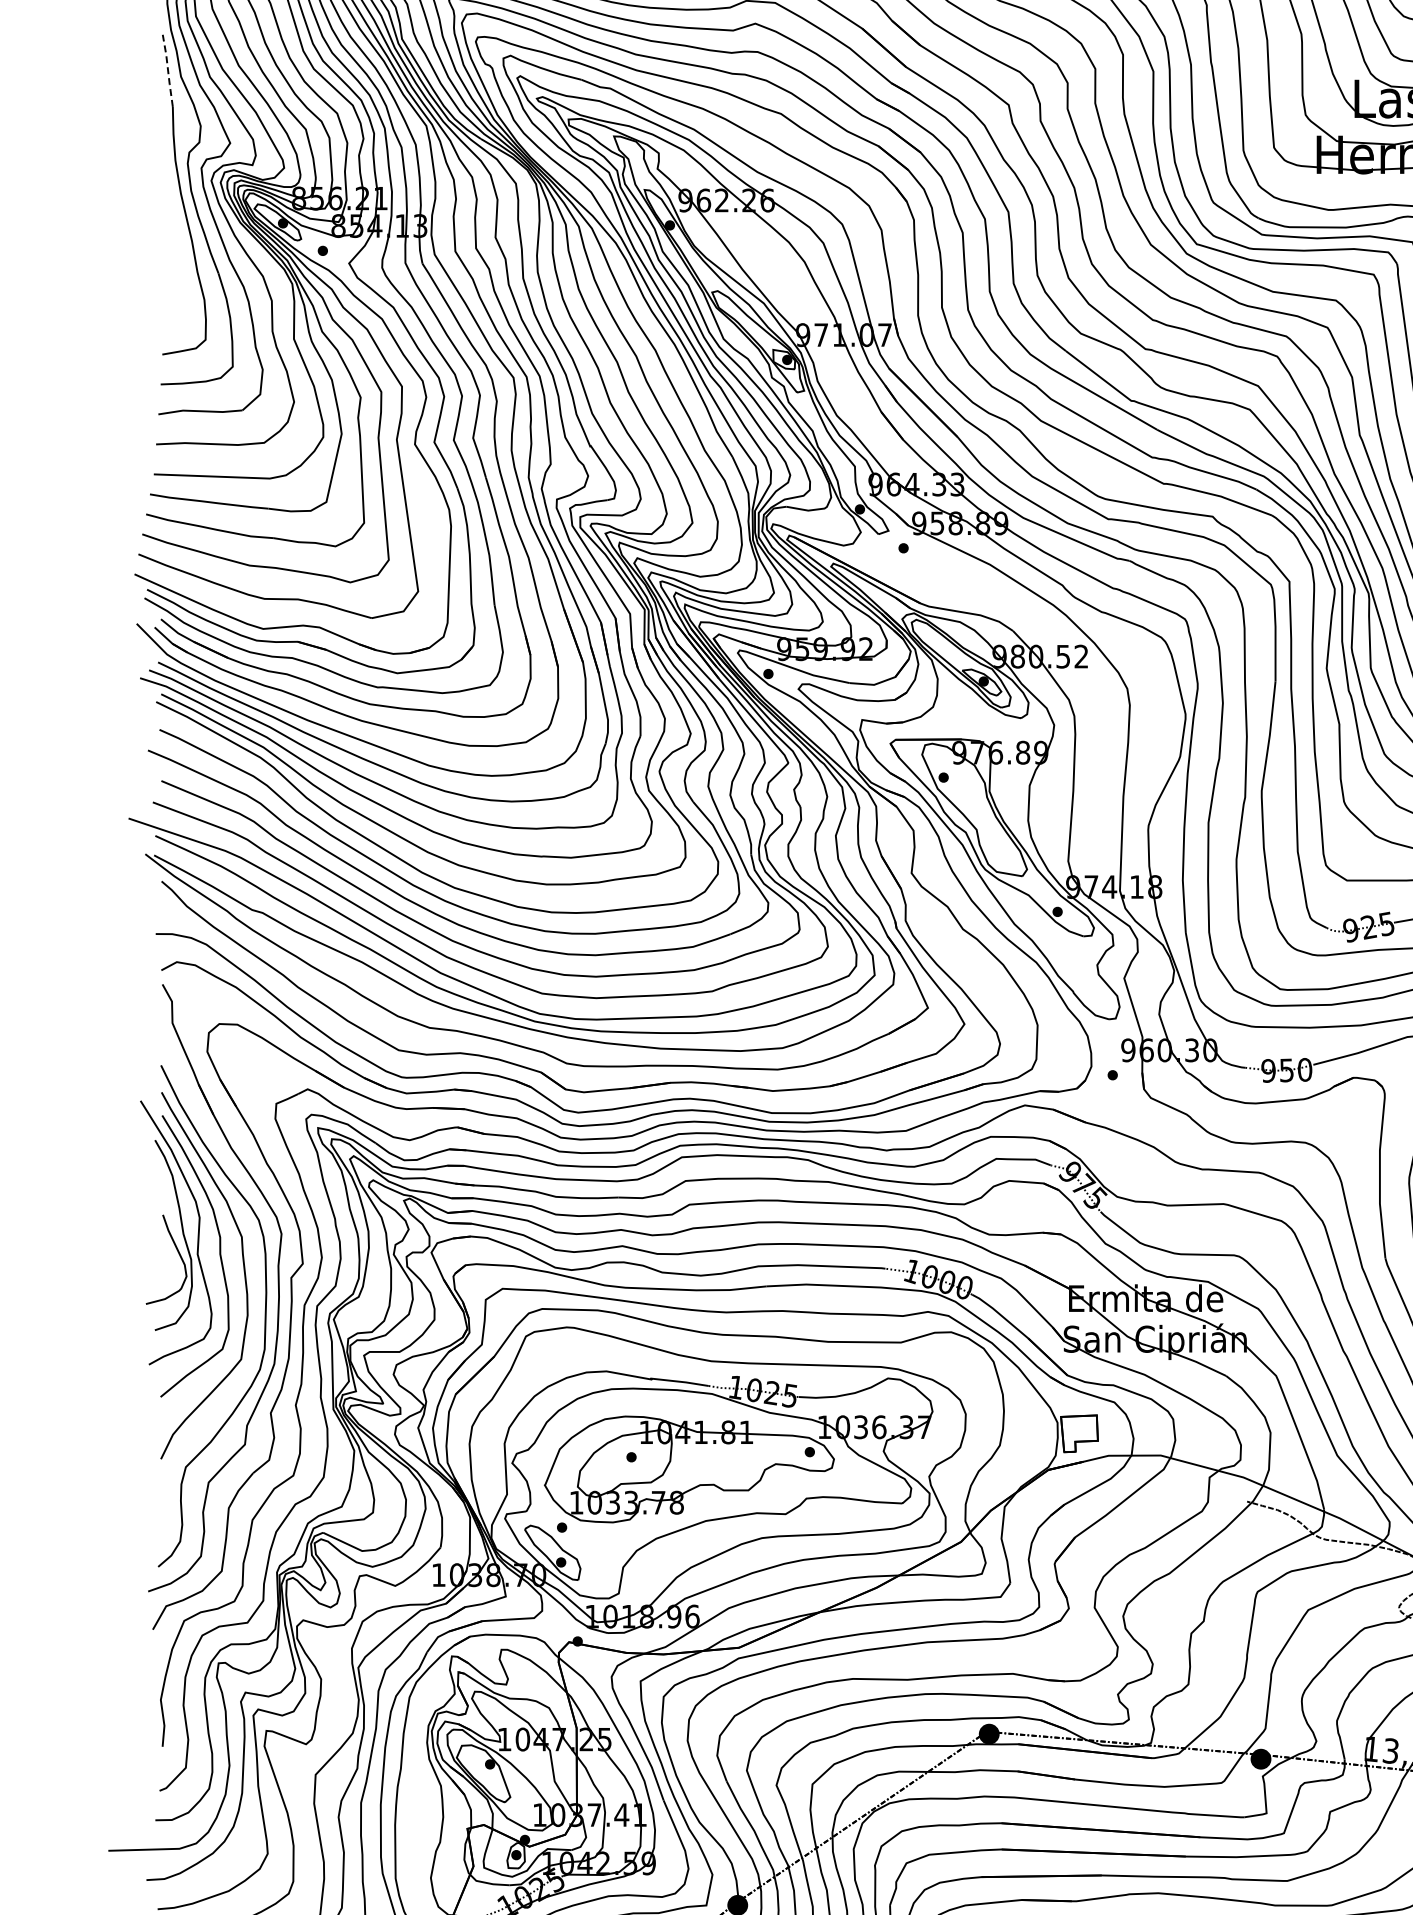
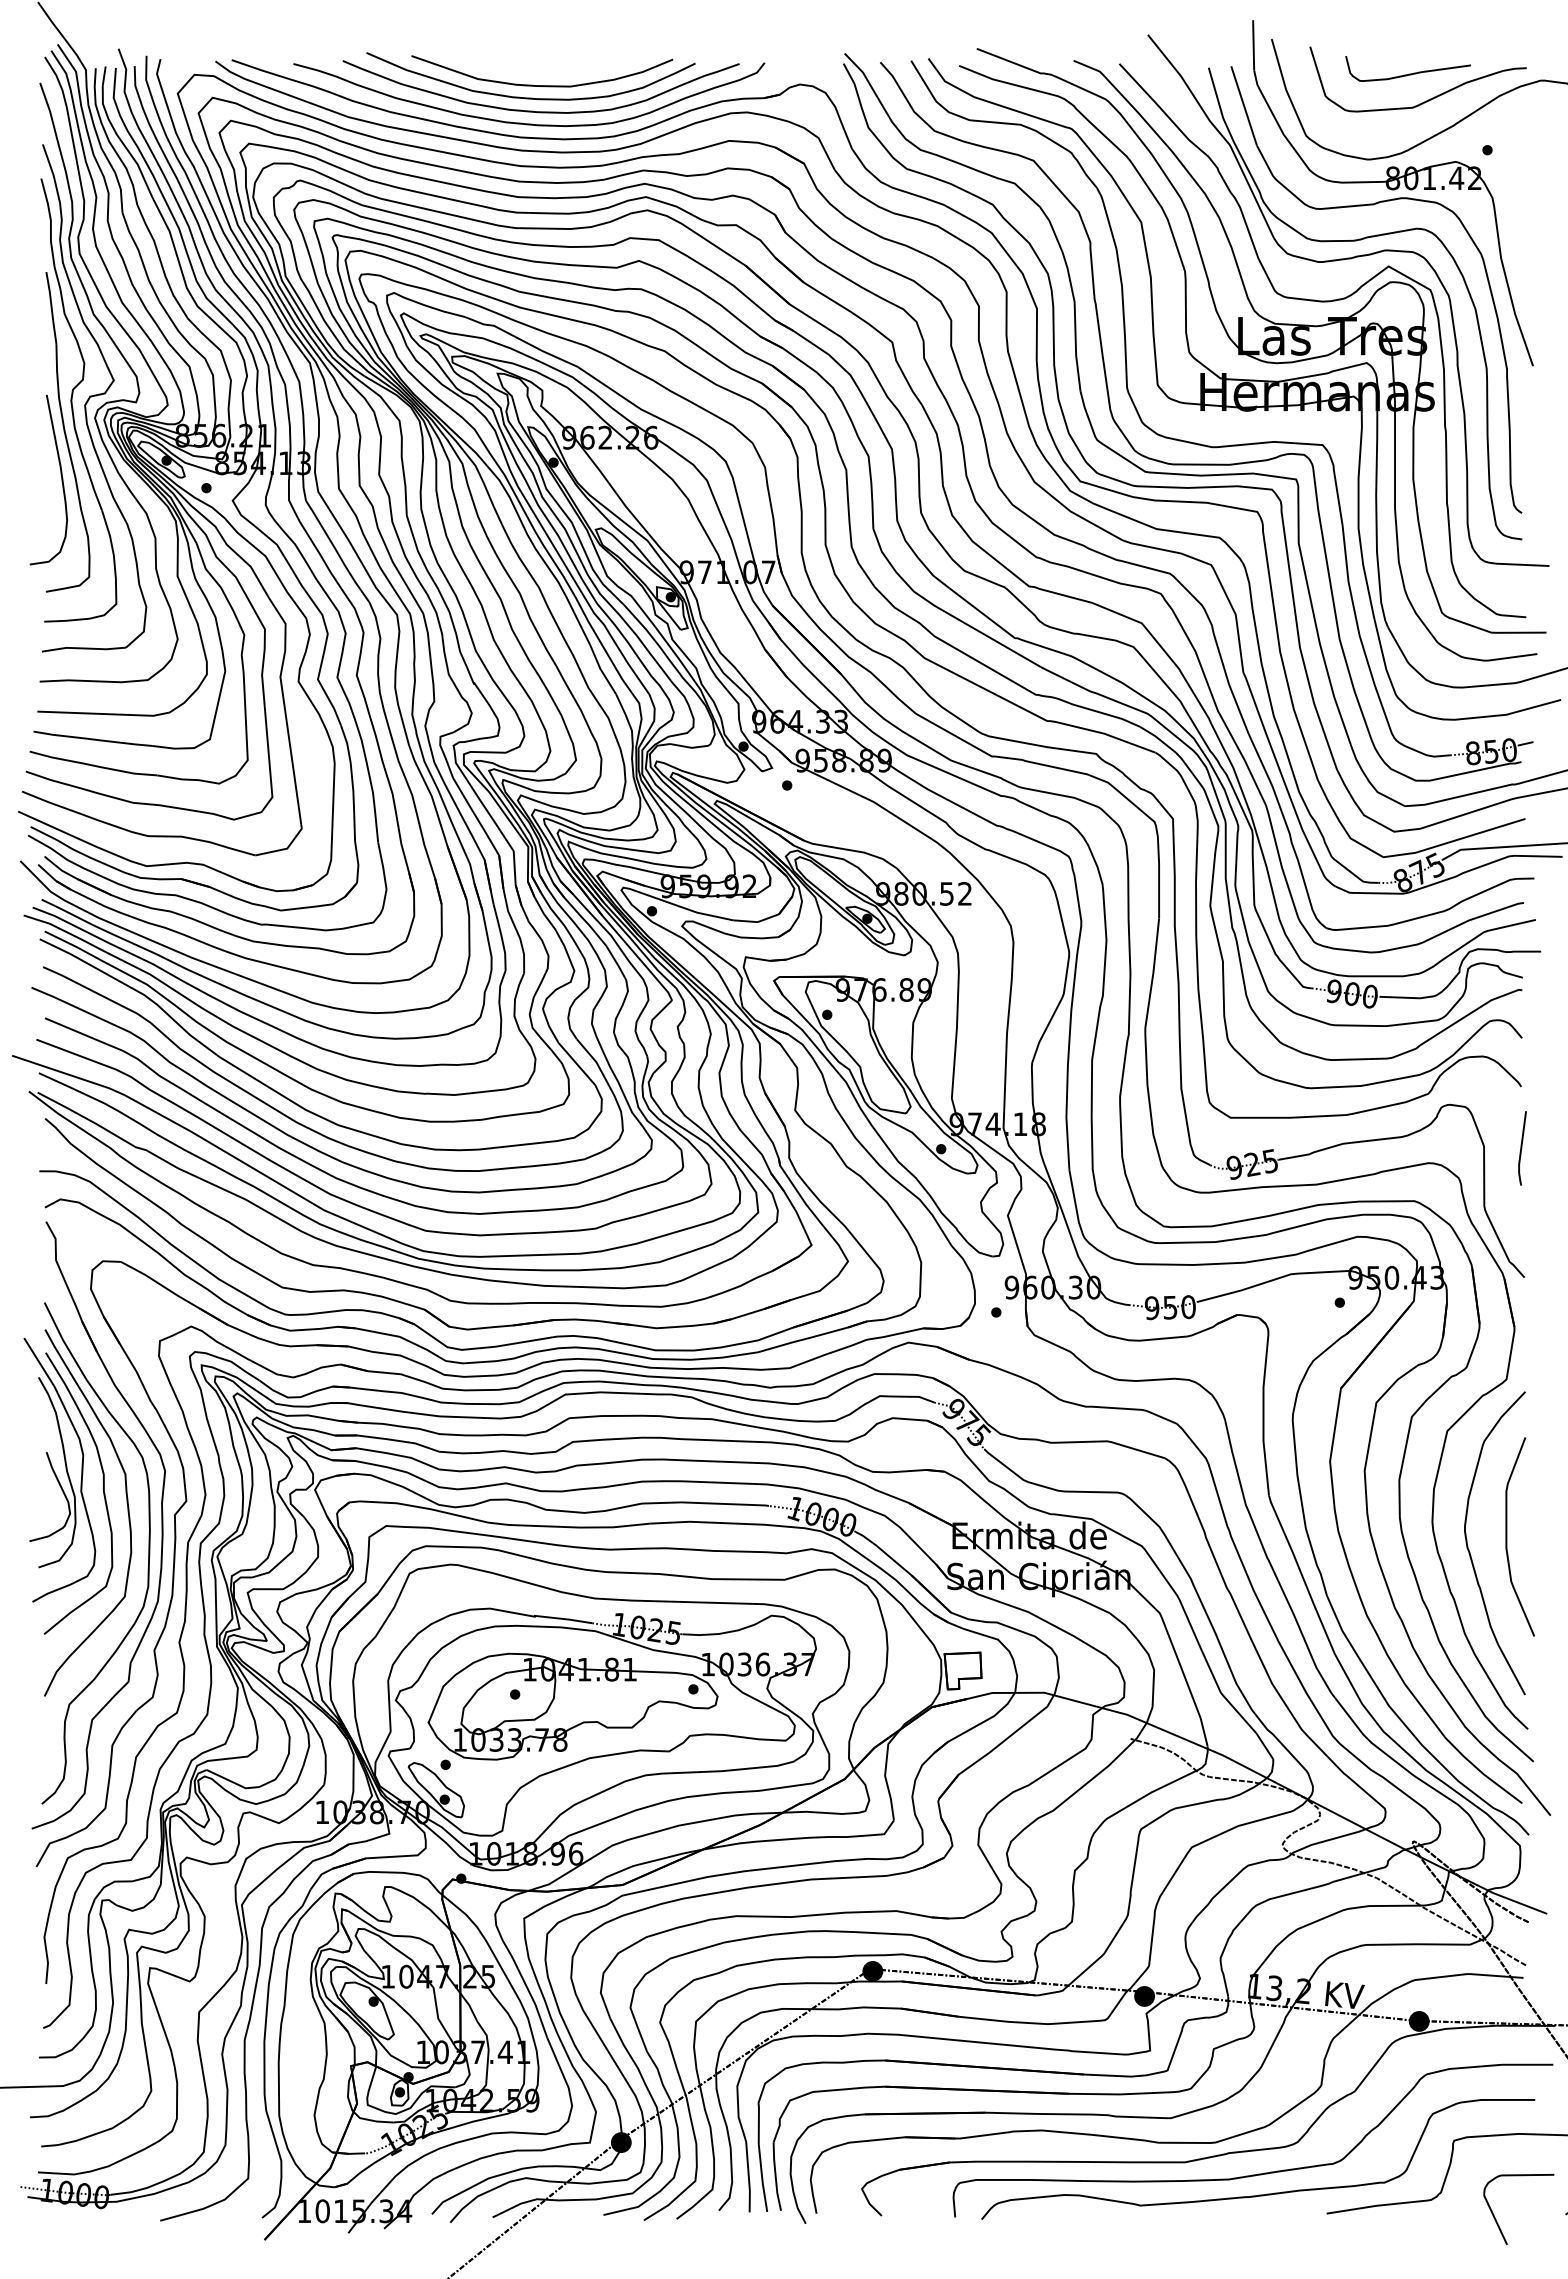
line: (167, 70) -> (51, 307), dashed -> solid
curve: (176, 237) -> (60, 474), added

